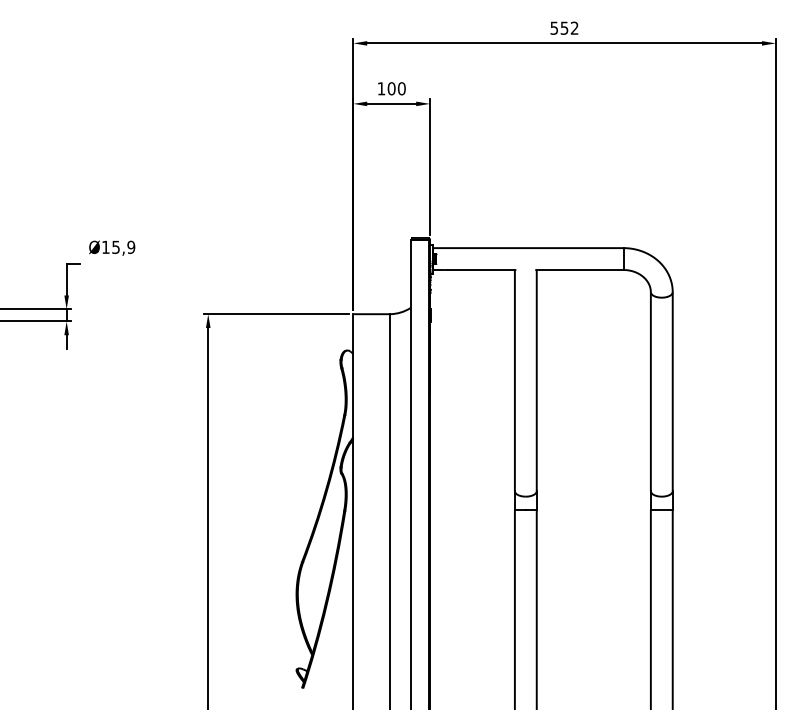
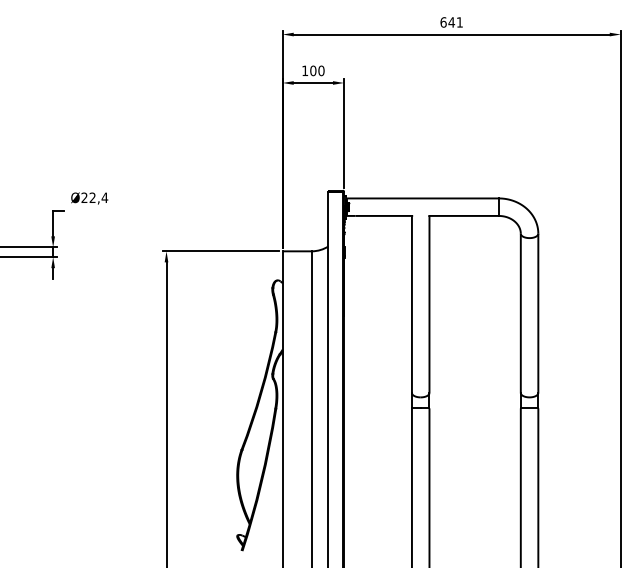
text: (564, 28) -> (451, 22), 552 -> 641
text: (118, 246) -> (94, 197), Ø15,9 -> Ø22,4

